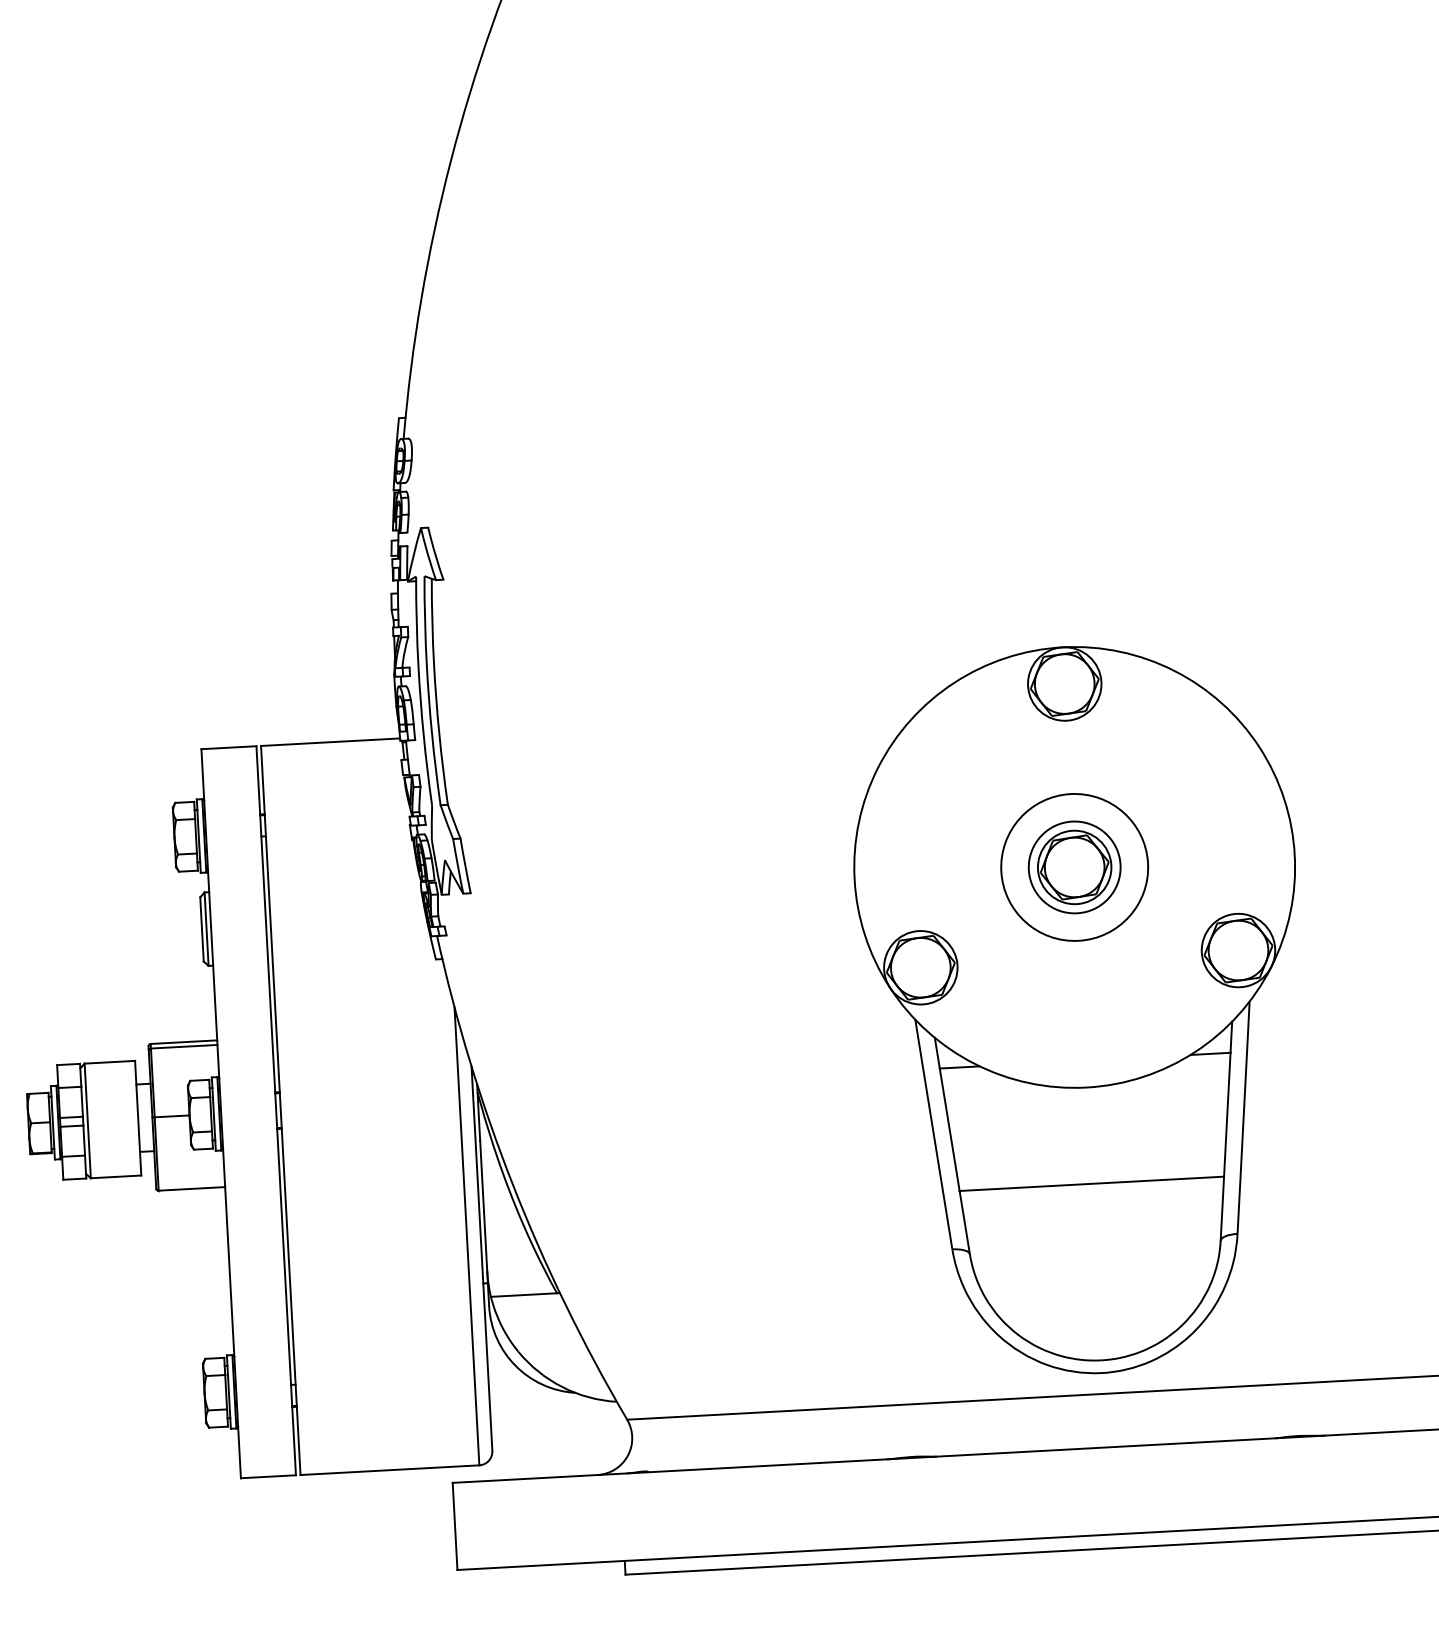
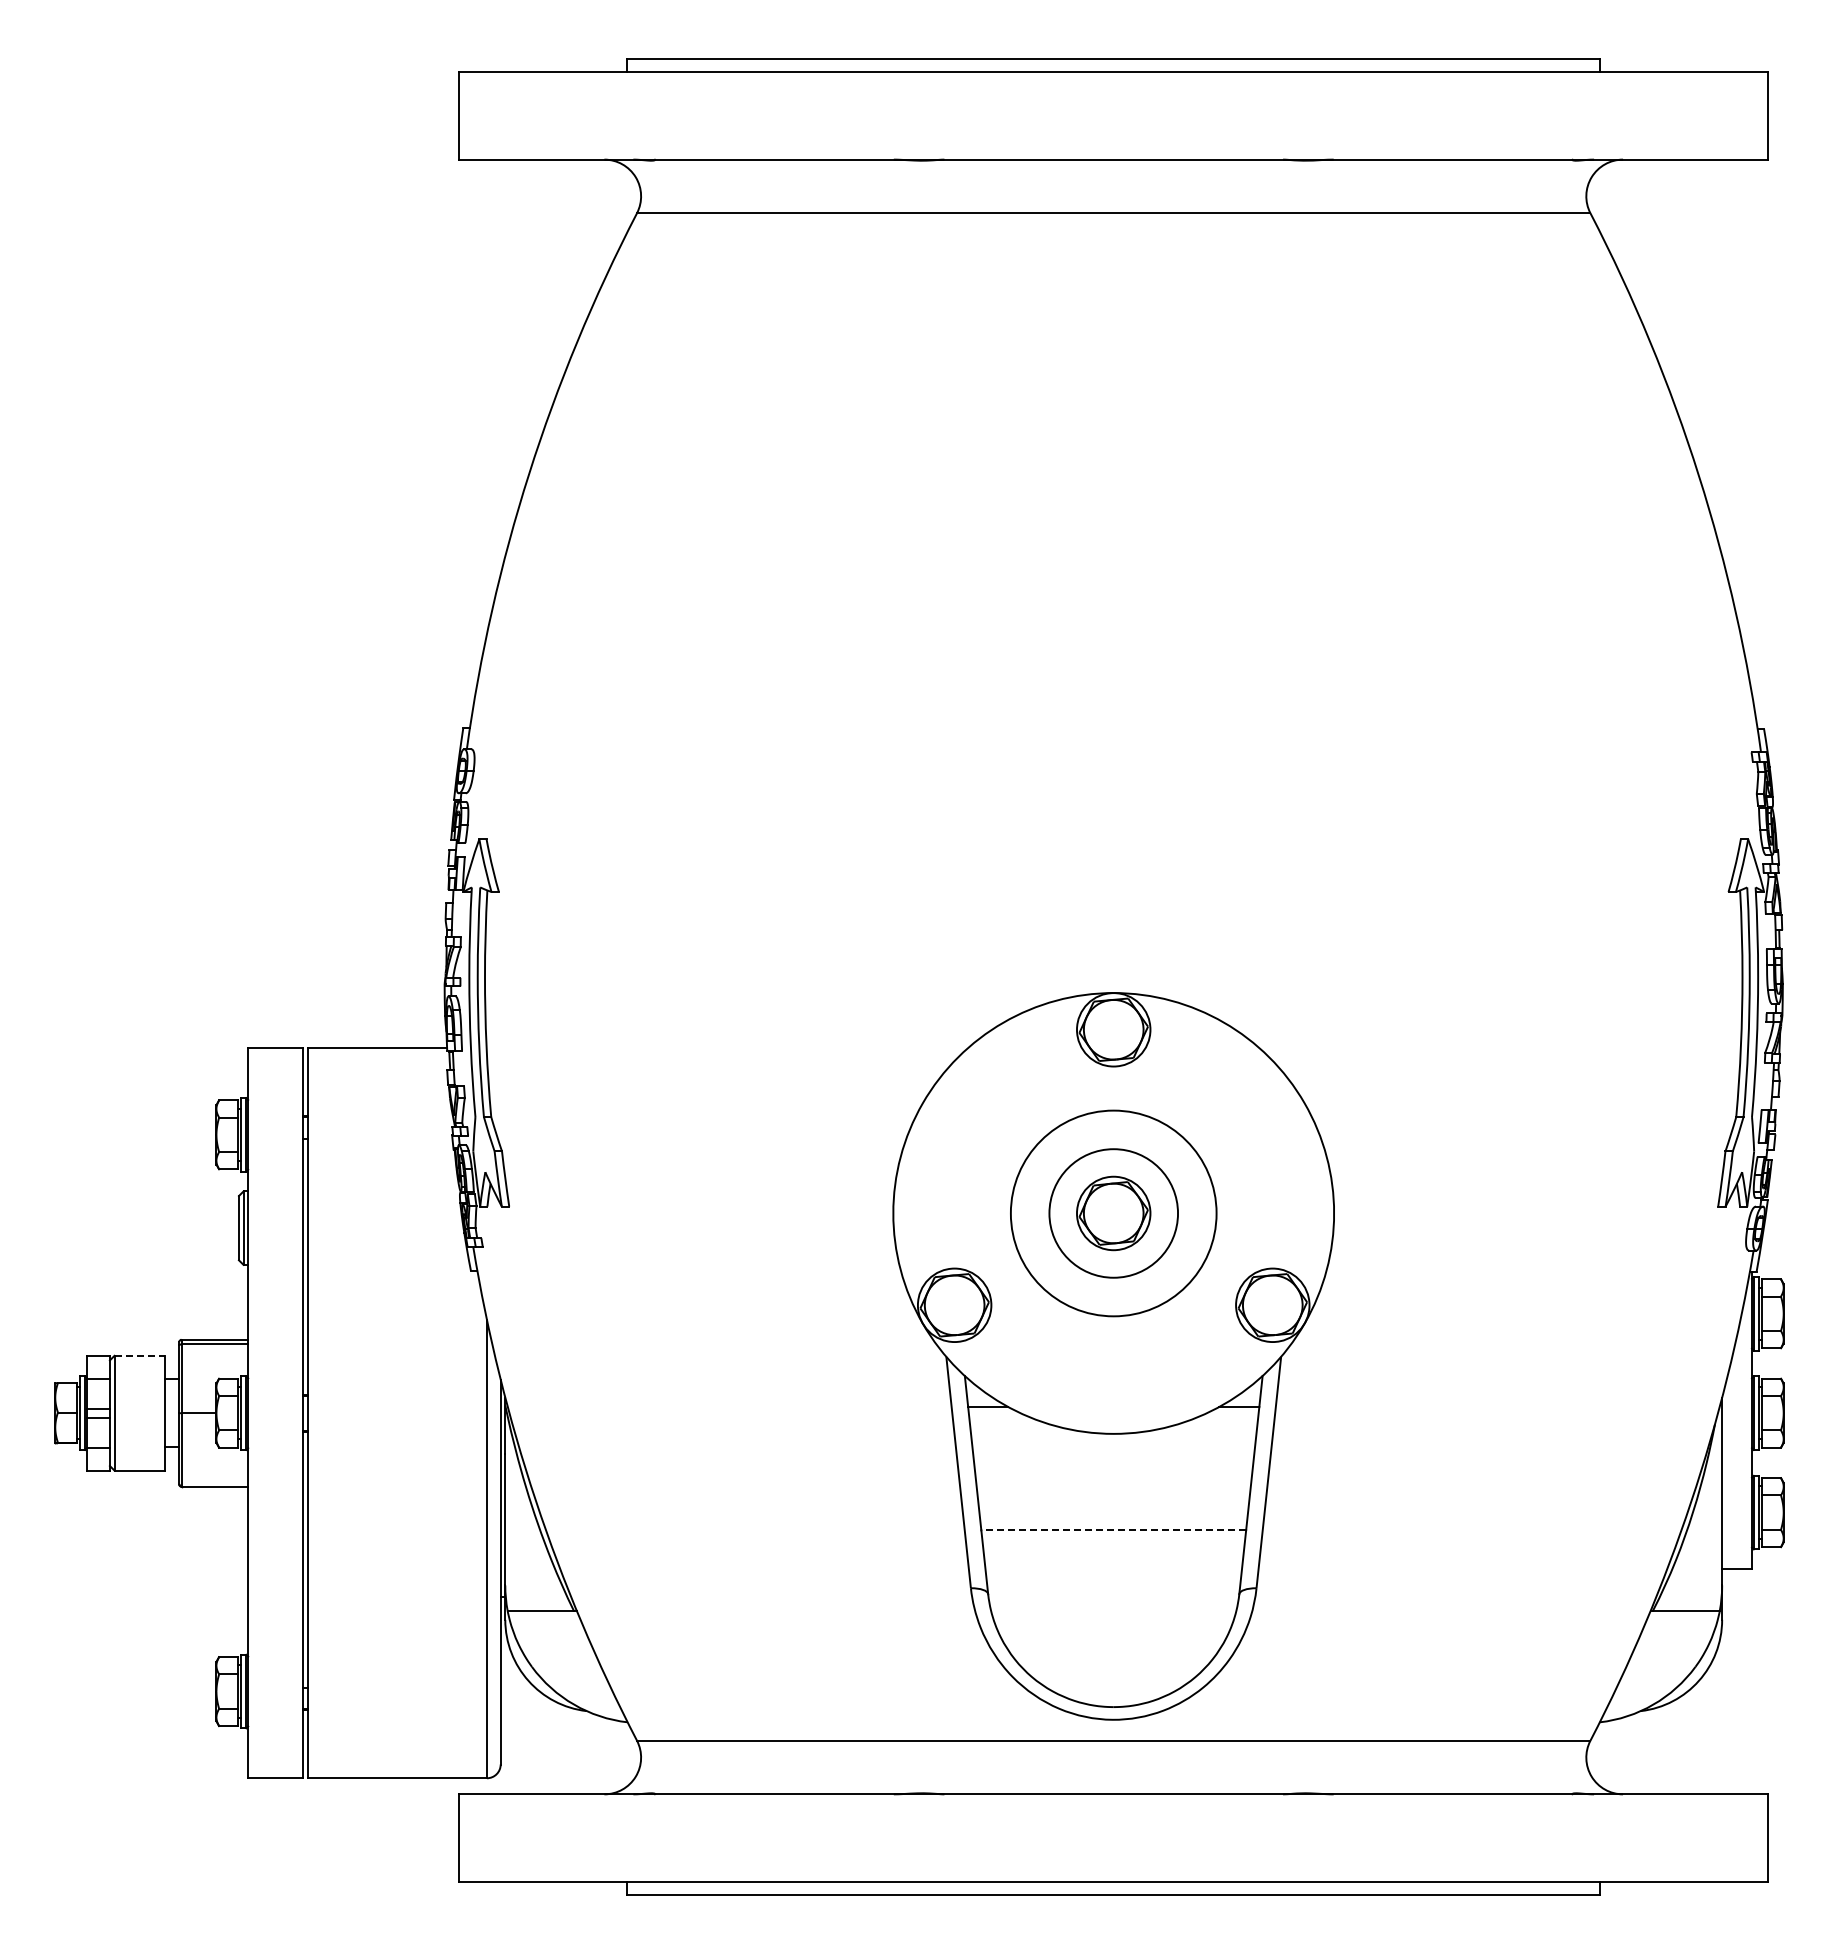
circle: (1074, 867) -> (1113, 1213), size x1.4
circle: (1074, 867) -> (1113, 1213), size x1.4
line: (110, 1061) -> (140, 1355), solid -> dashed
line: (1091, 1184) -> (1113, 1530), solid -> dashed

